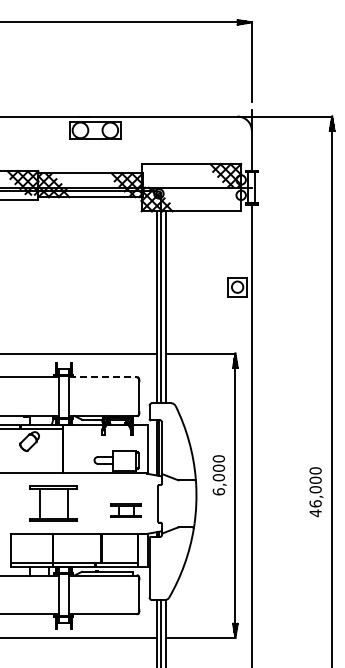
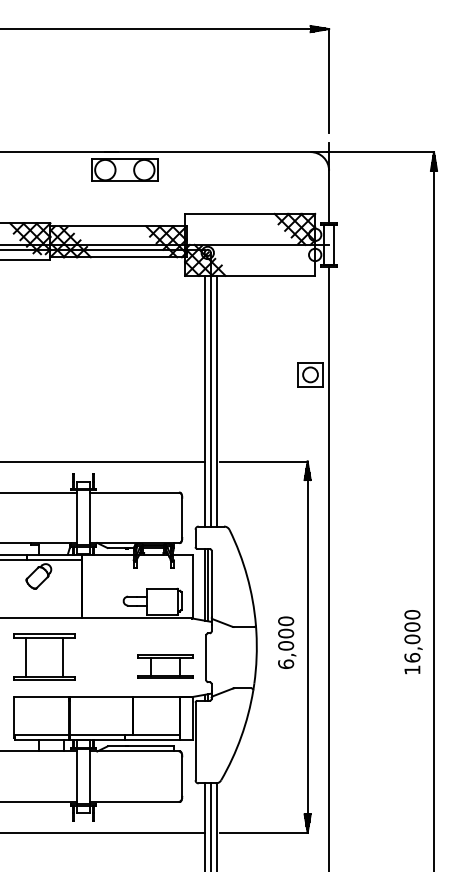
line: (103, 377) -> (135, 492), dashed -> solid
text: (219, 475) -> (286, 642), moved
part: (53, 503) -> (43, 657), moved
part: (125, 510) -> (164, 666), size x1.43
text: (315, 513) -> (412, 670), 46,000 -> 16,000

